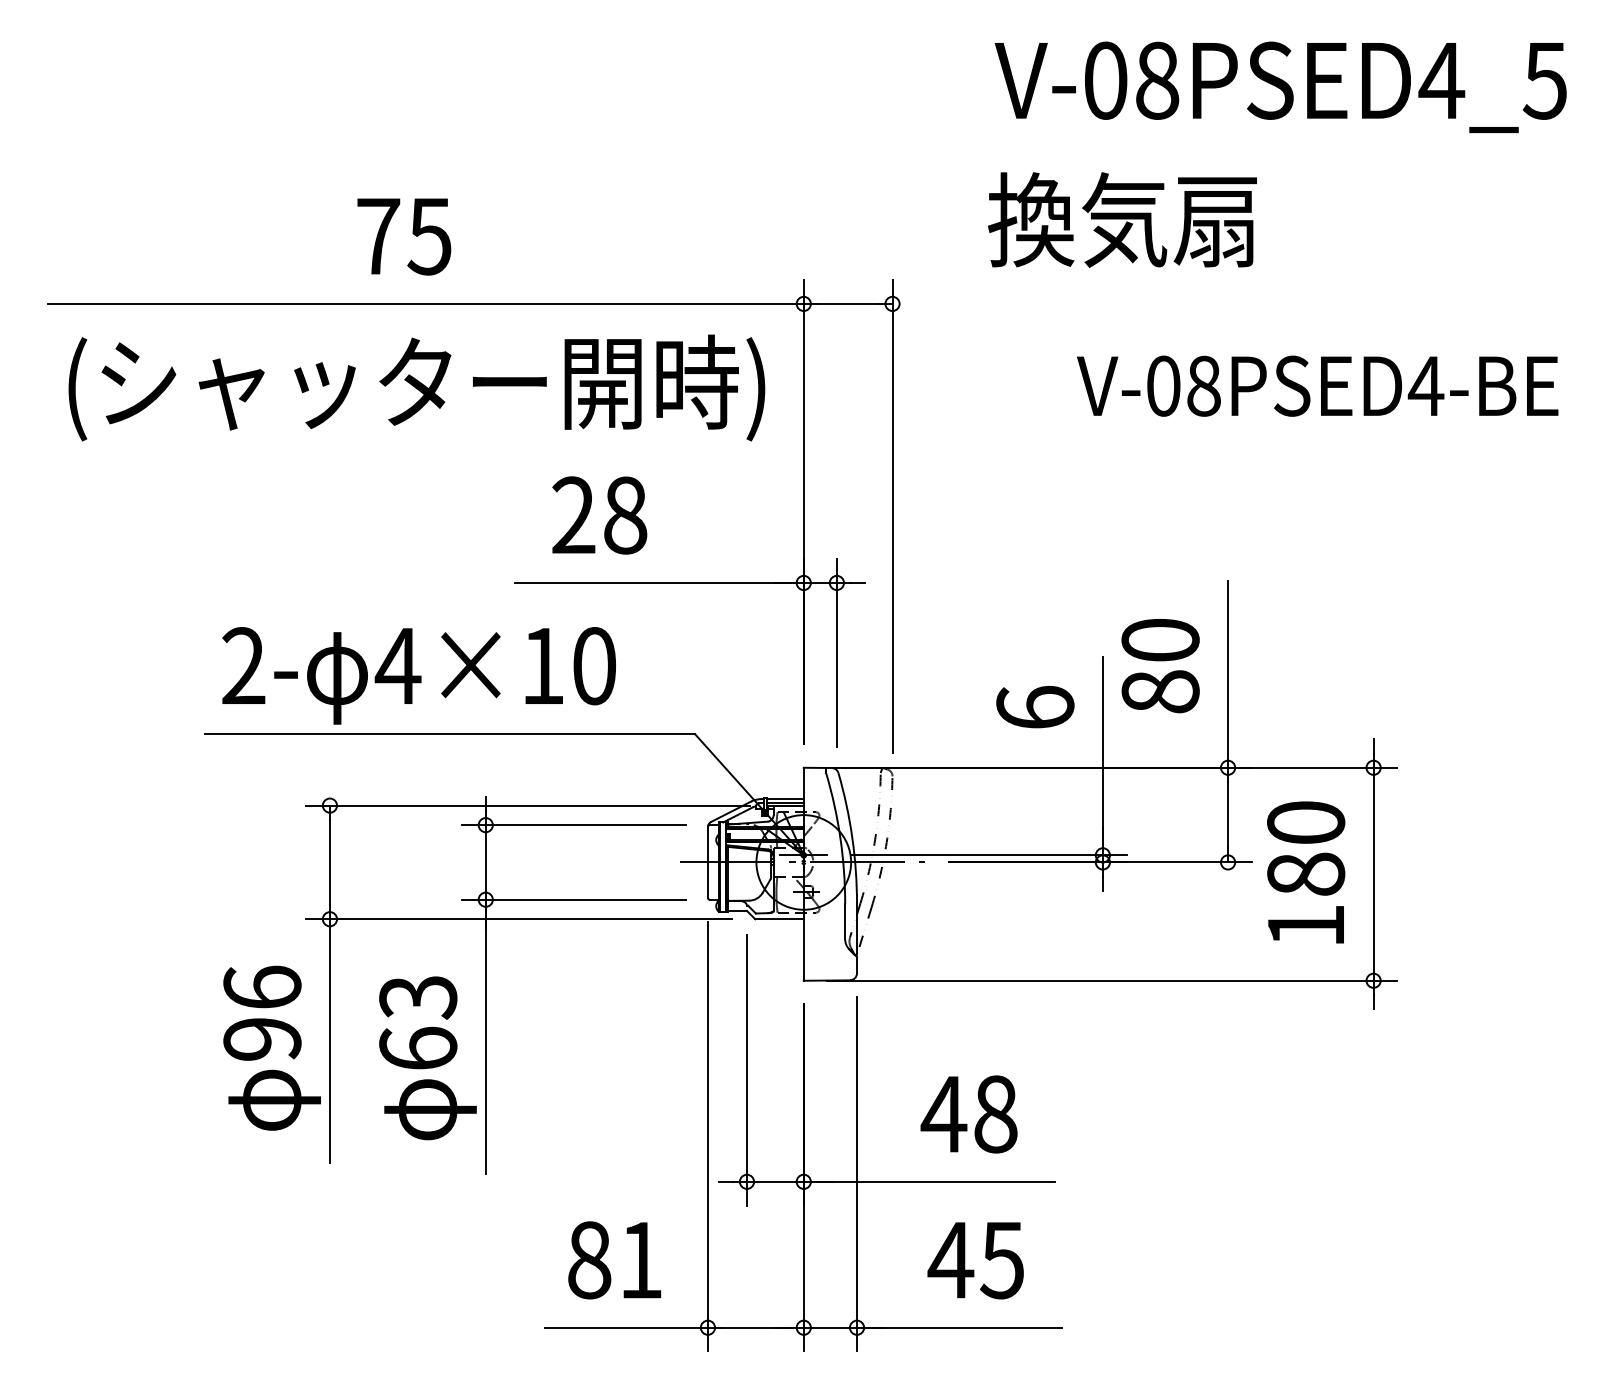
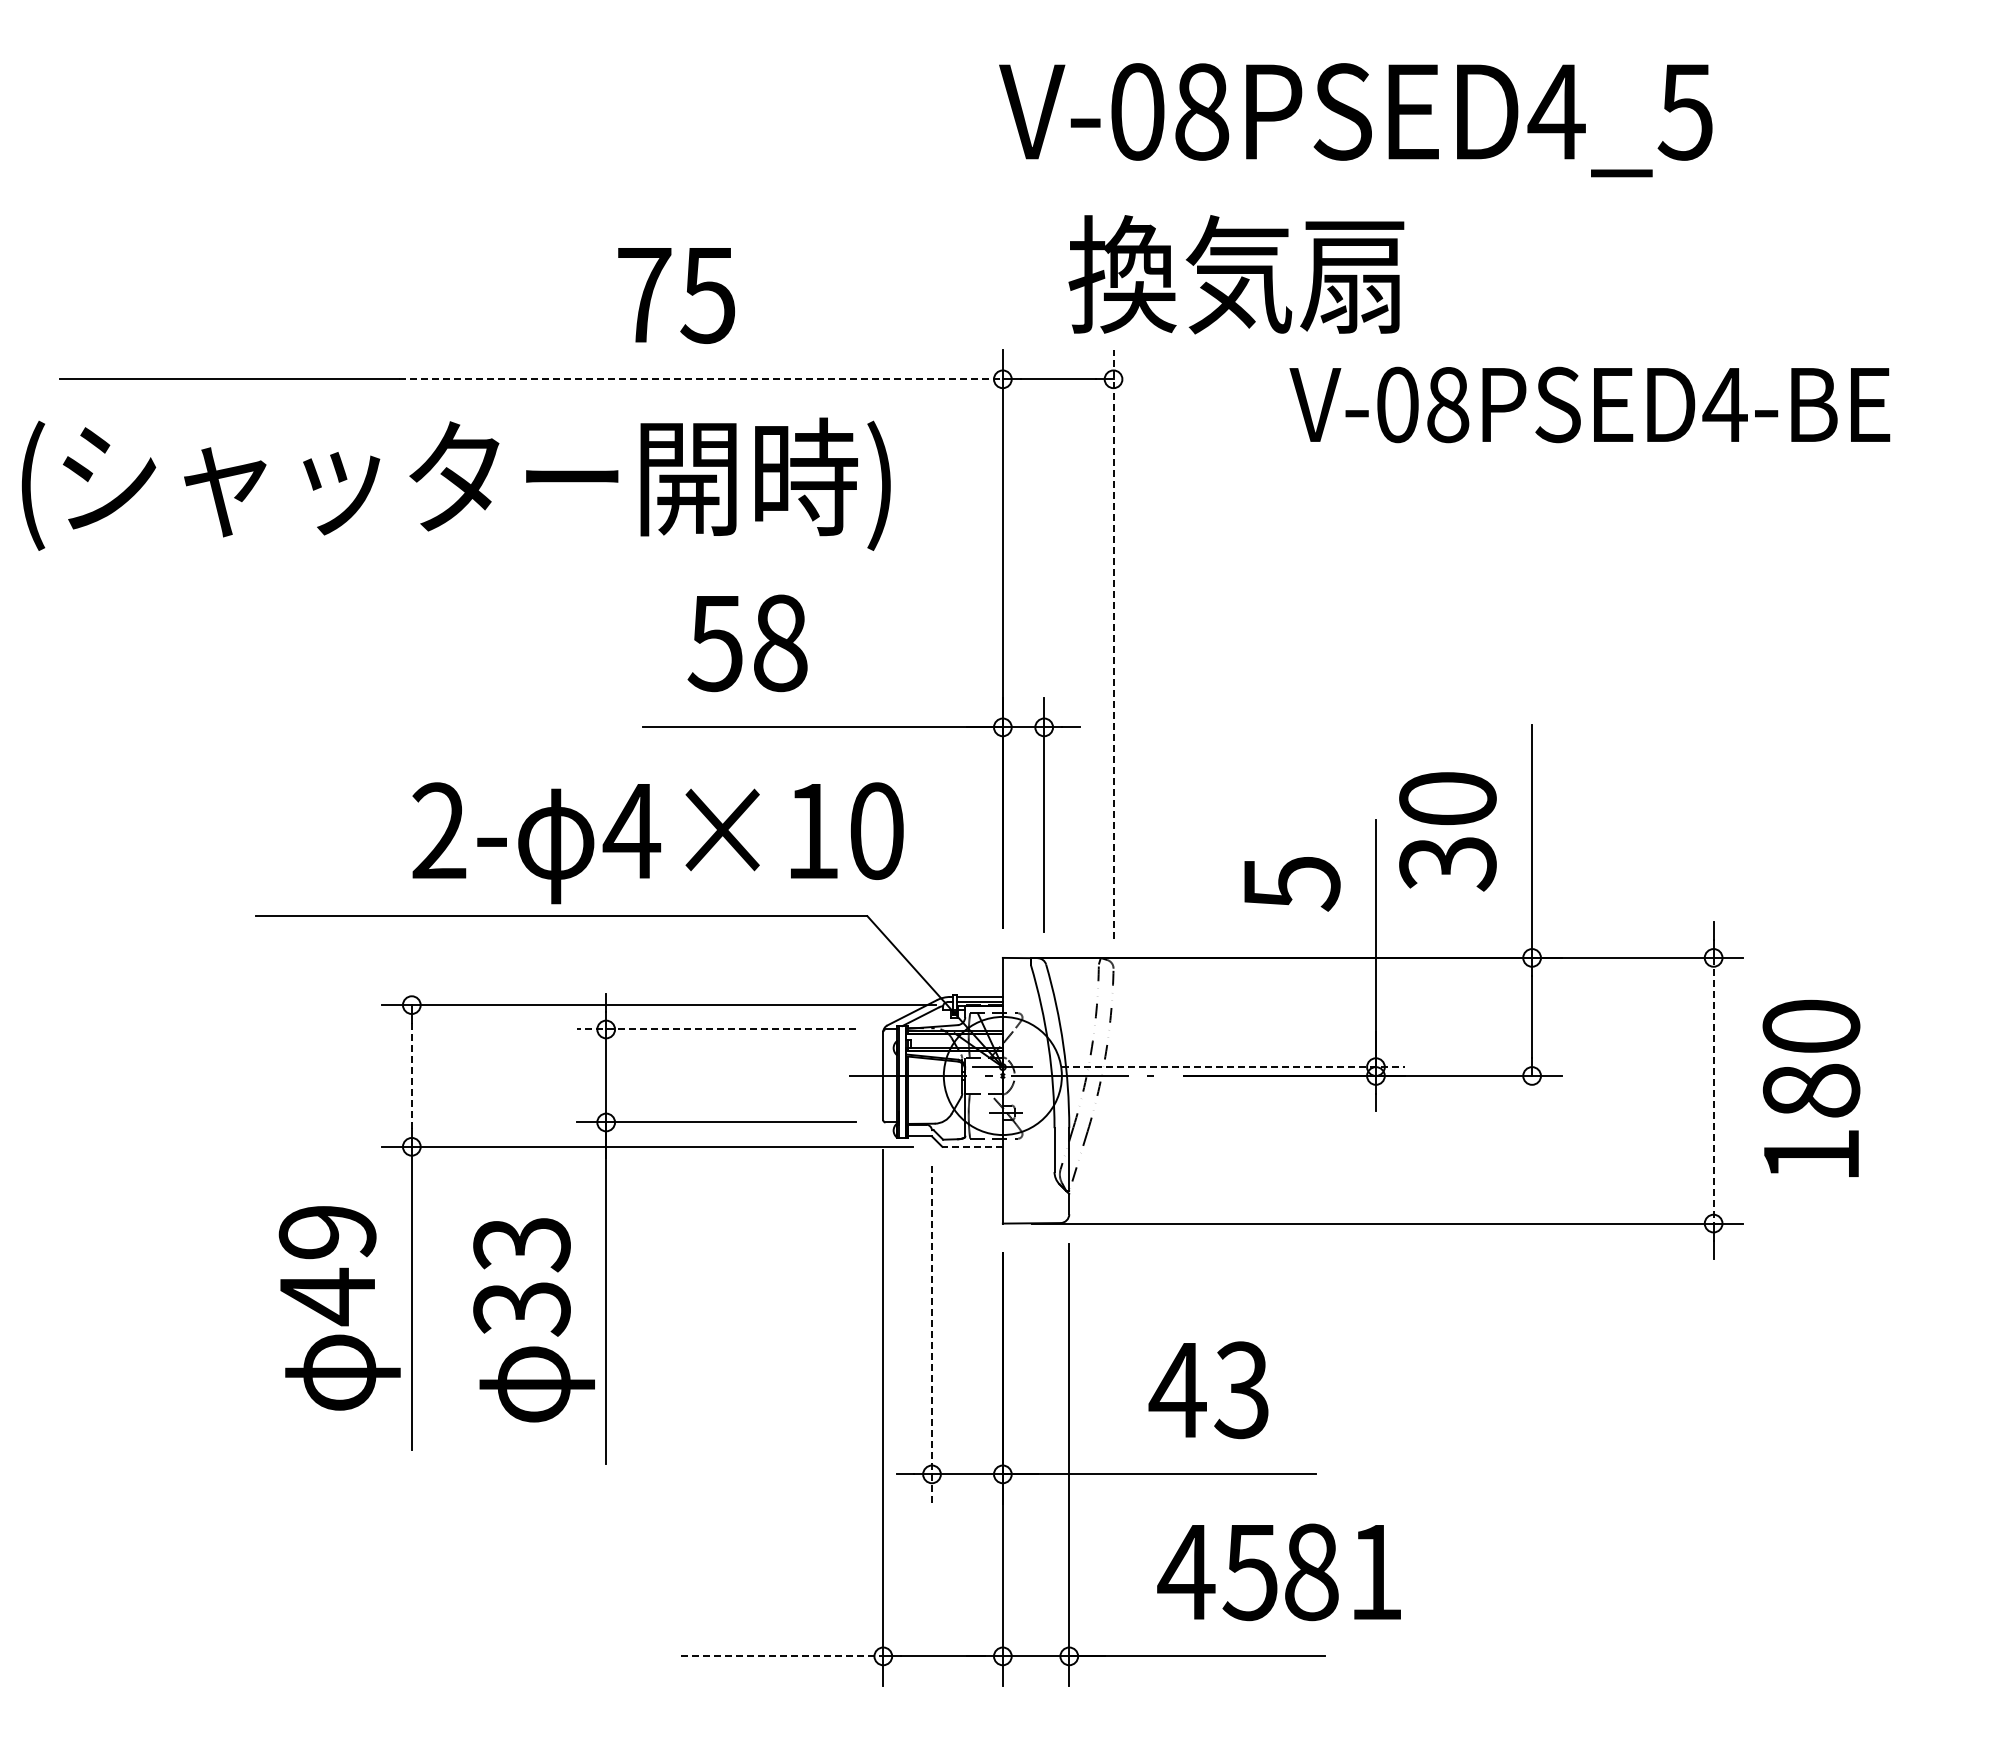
text: (1280, 87) -> (1355, 120), moved
text: (1122, 219) -> (1236, 274), moved
text: (404, 236) -> (676, 295), moved
line: (562, 304) -> (701, 379), solid -> dashed
text: (1317, 385) -> (1589, 404), moved
text: (416, 387) -> (455, 483), moved
text: (572, 515) -> (714, 643), 28 -> 58
line: (892, 516) -> (1113, 644), solid -> dashed
text: (418, 676) -> (657, 843), moved
text: (1160, 692) -> (1447, 863), 80 -> 30
text: (1035, 708) -> (1291, 883), 6 -> 5
line: (574, 825) -> (716, 1029), solid -> dashed
line: (988, 855) -> (1233, 1067), solid -> dashed
line: (329, 862) -> (411, 1076), solid -> dashed
text: (1306, 871) -> (1811, 1087), moved
line: (1373, 874) -> (1713, 1090), solid -> dashed
line: (779, 918) -> (972, 1146), solid -> dashed
text: (262, 1014) -> (327, 1265), 96 -> 49
text: (417, 1048) -> (521, 1308), 63 -> 33
line: (747, 1069) -> (932, 1334), solid -> dashed
text: (995, 1114) -> (1241, 1390), 48 -> 43
text: (614, 1260) -> (1342, 1572), moved
line: (627, 1327) -> (782, 1656), solid -> dashed

